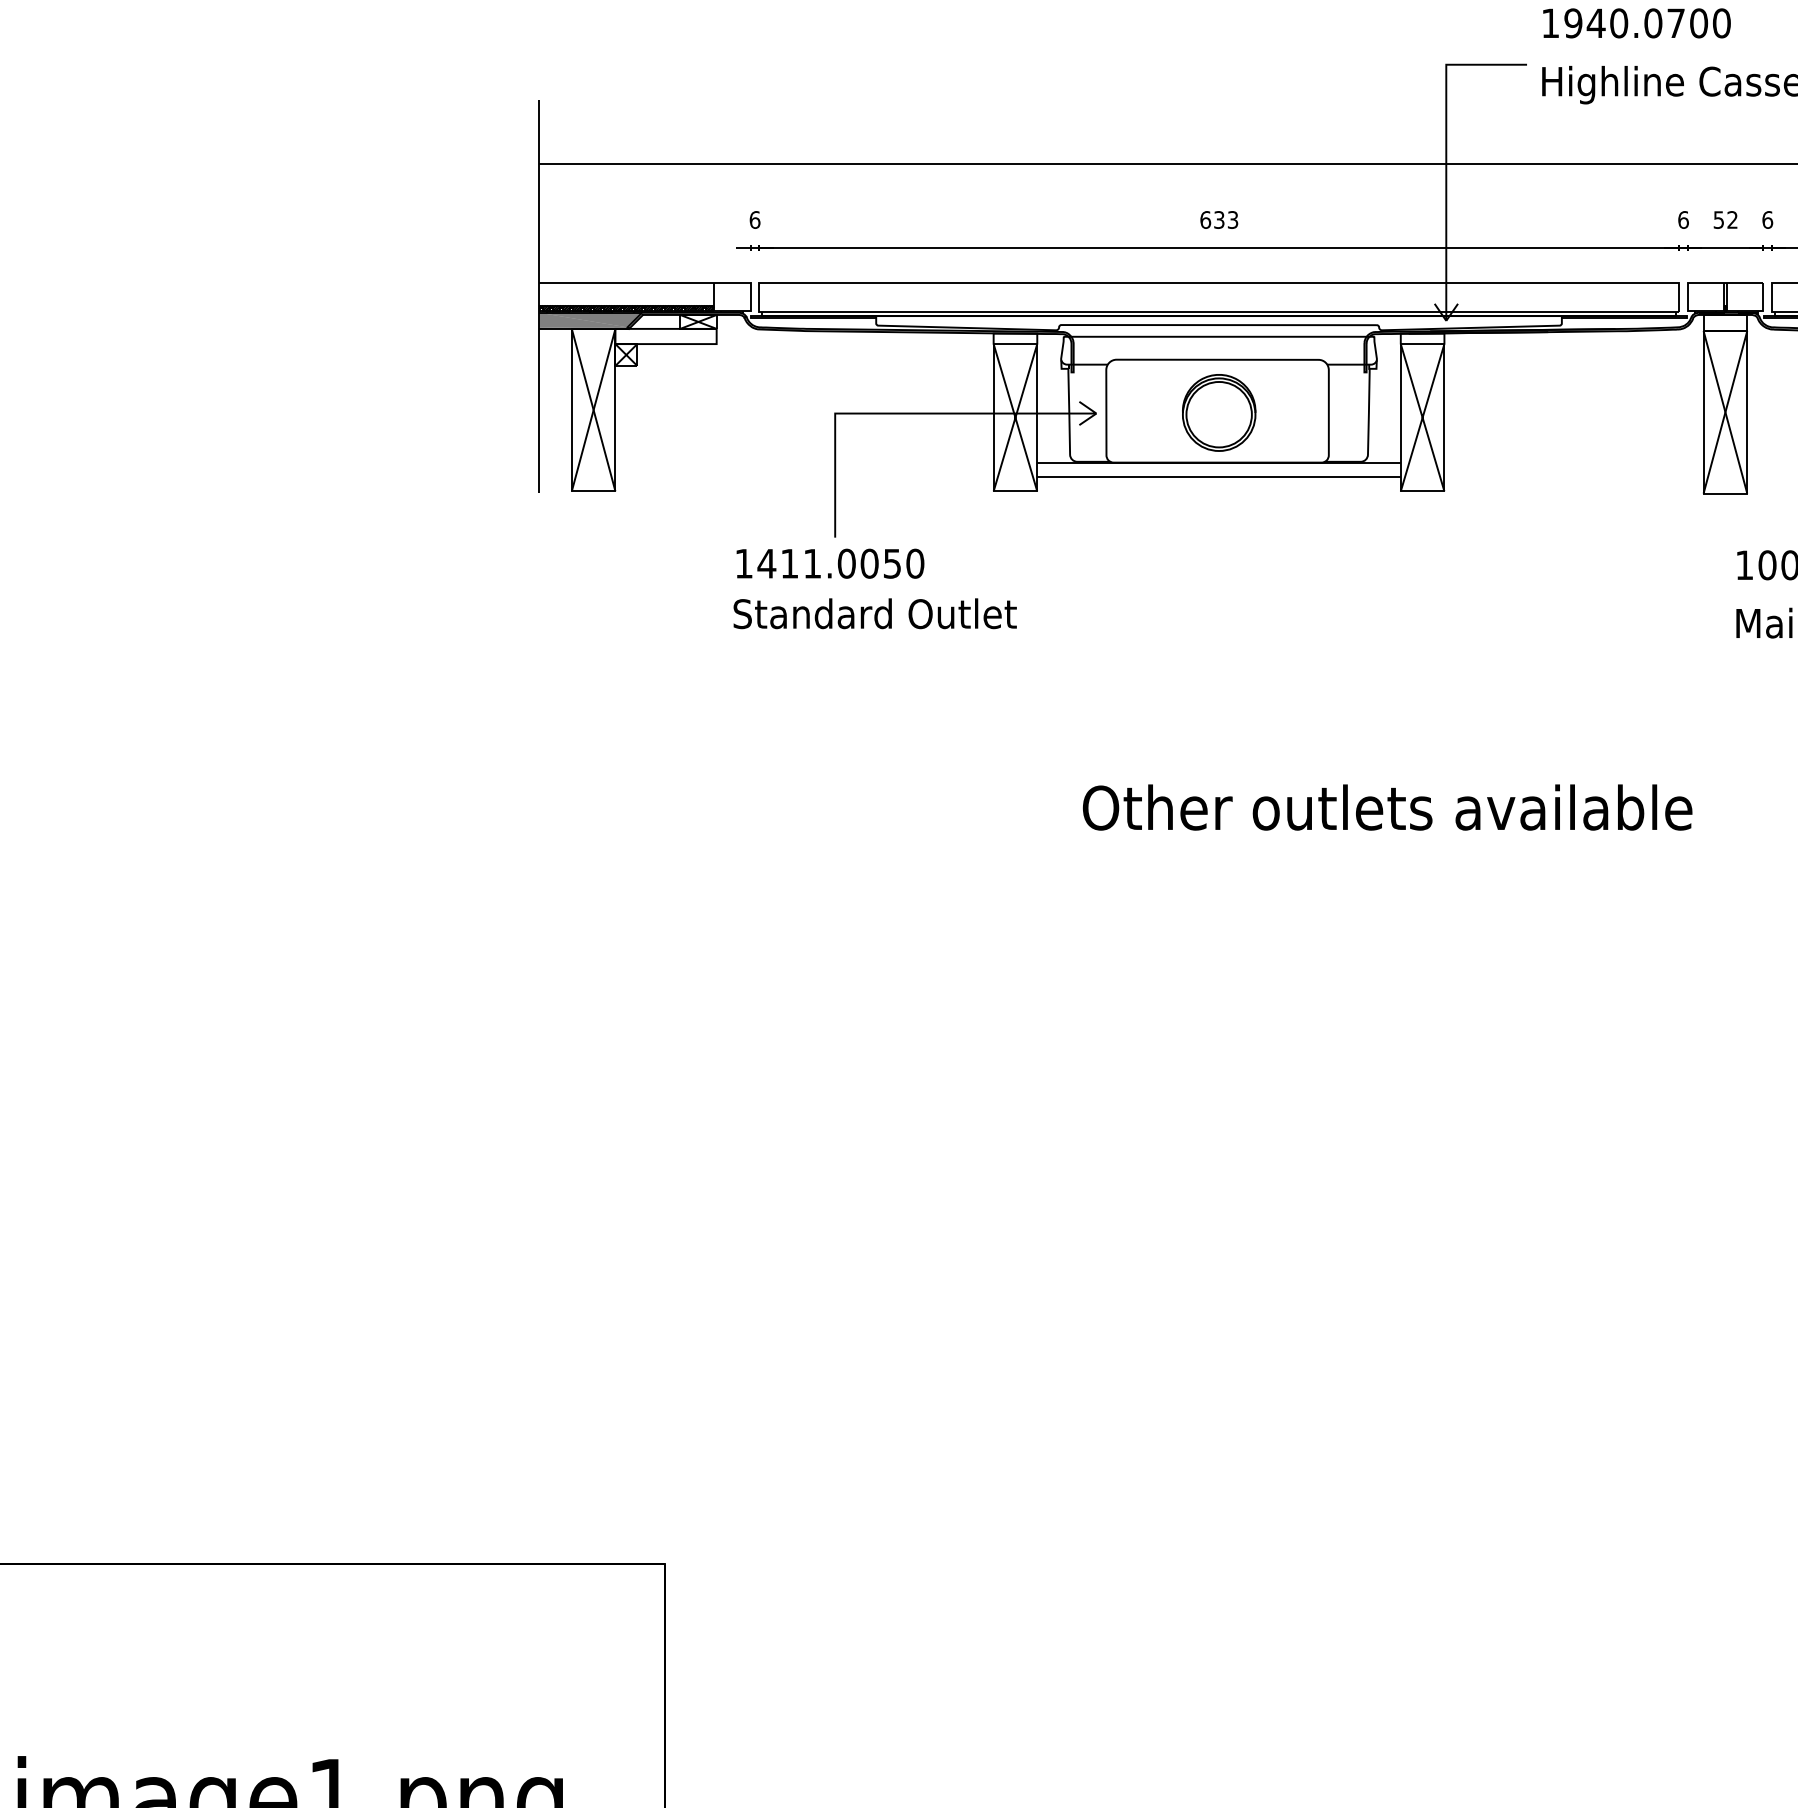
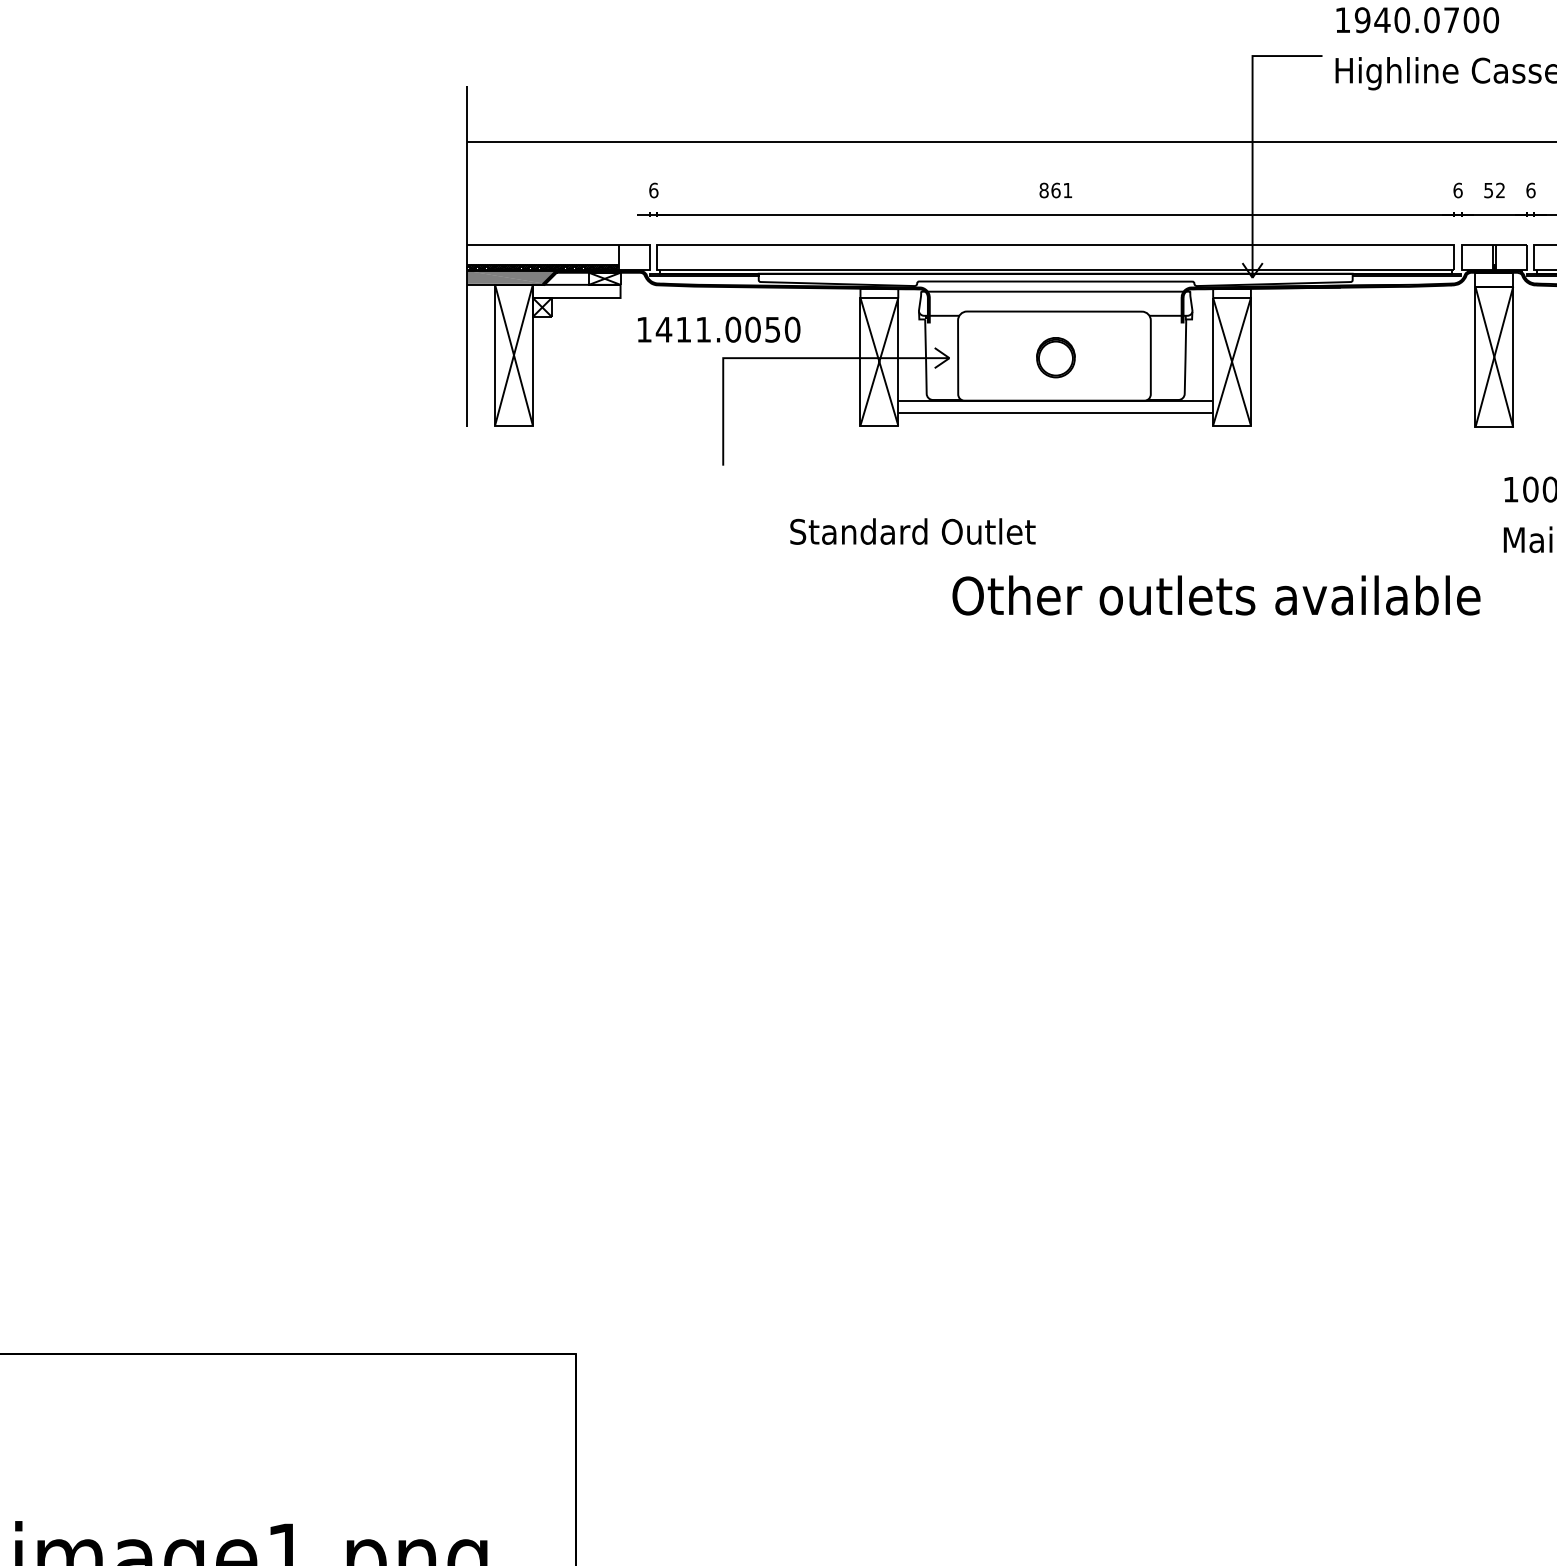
text: (1219, 219) -> (1056, 190), 633 -> 861
part: (1219, 412) -> (1056, 357), size x0.6
text: (830, 563) -> (719, 329), moved
text: (874, 613) -> (912, 531), moved
text: (1387, 807) -> (1216, 595), moved

